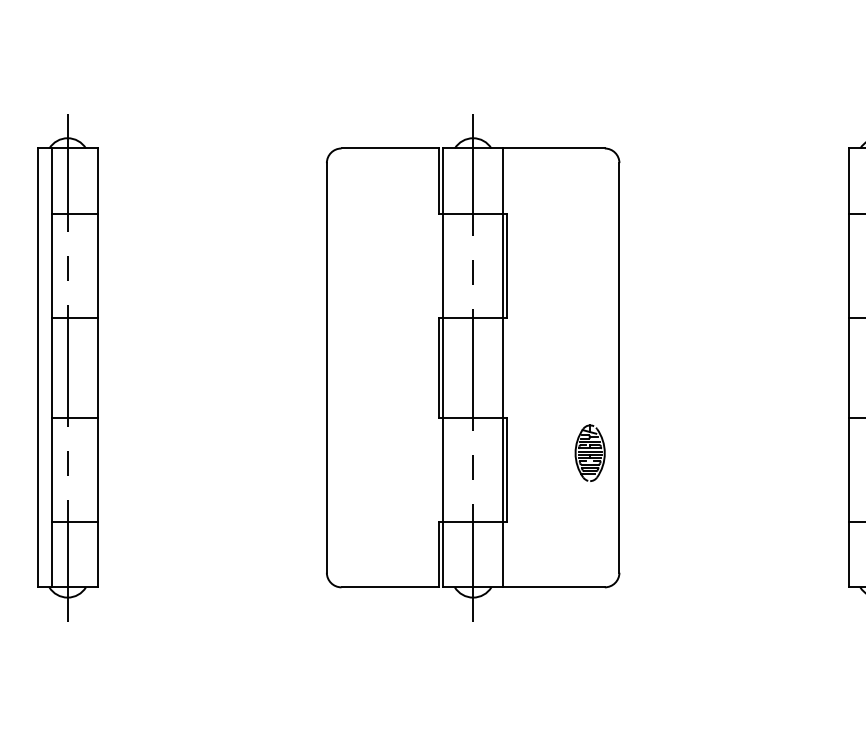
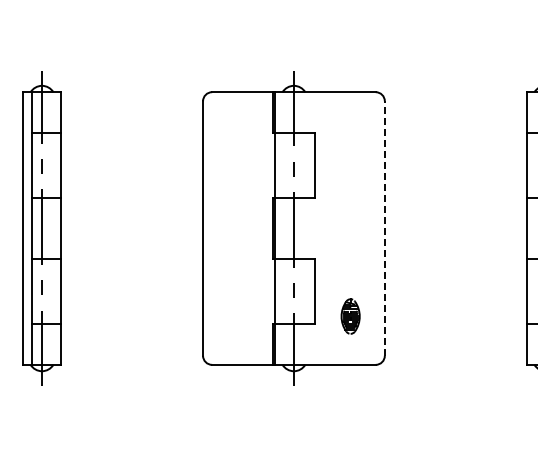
line: (503, 367) -> (312, 228), removed
line: (618, 367) -> (384, 228), solid -> dashed
part: (589, 453) -> (350, 316), moved

